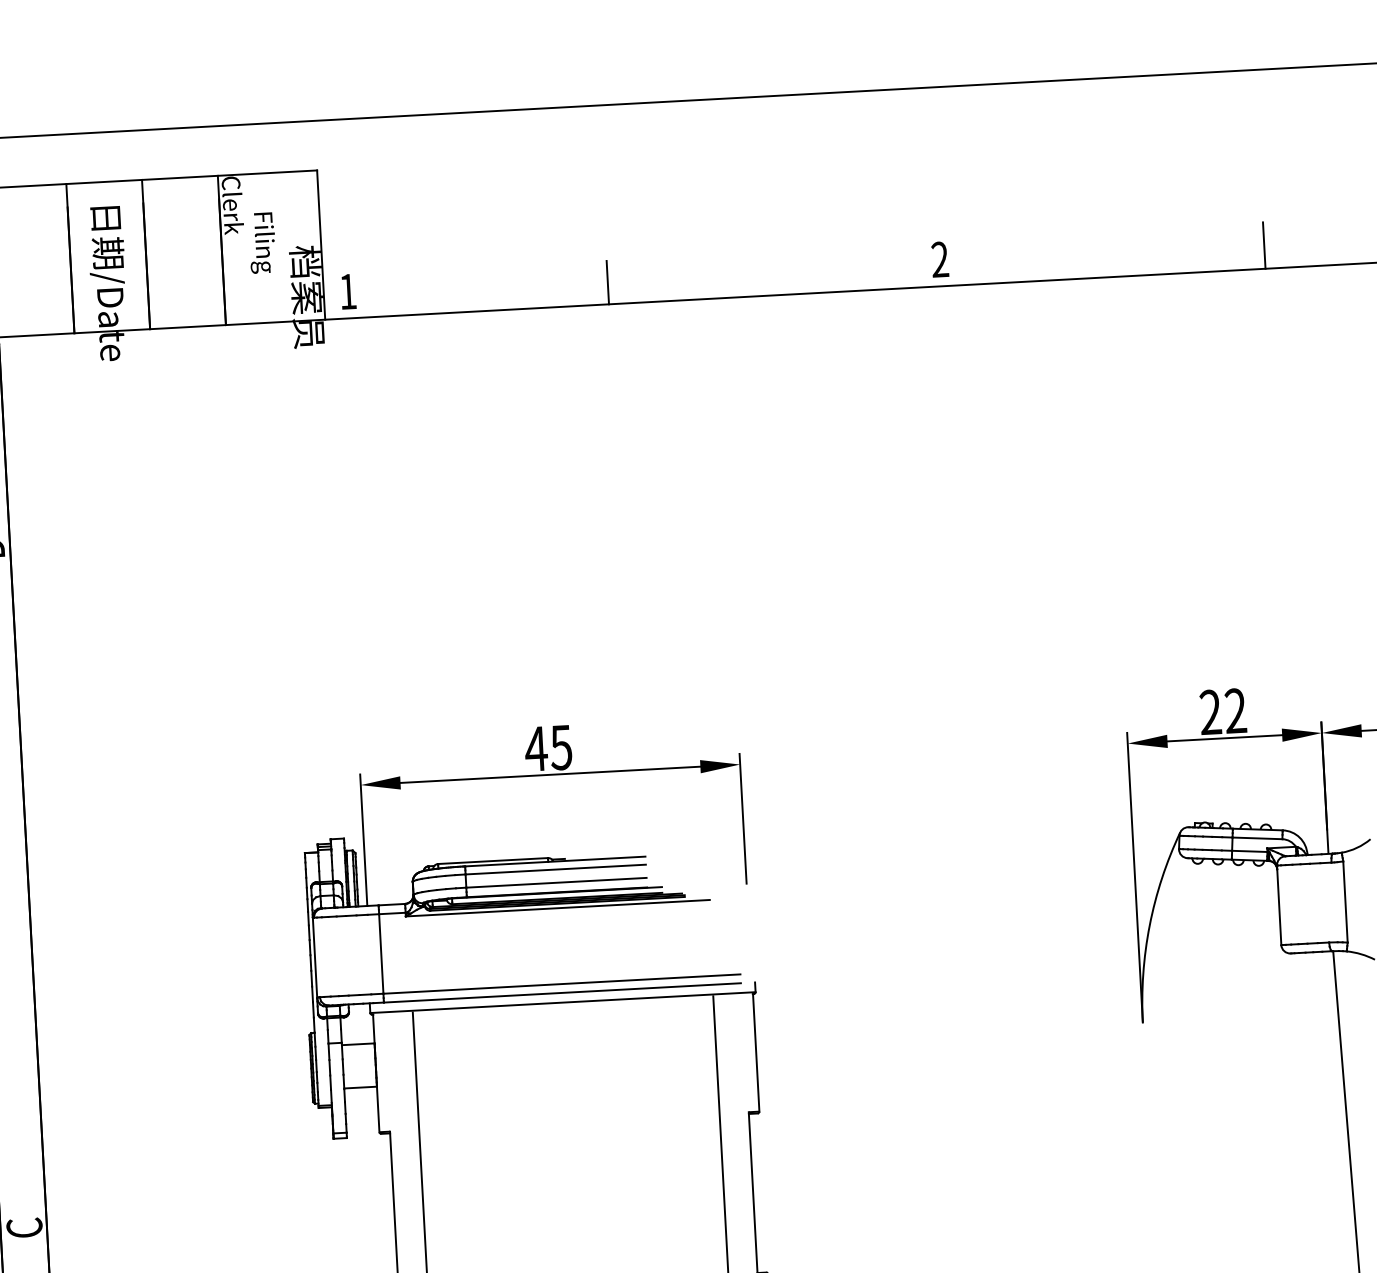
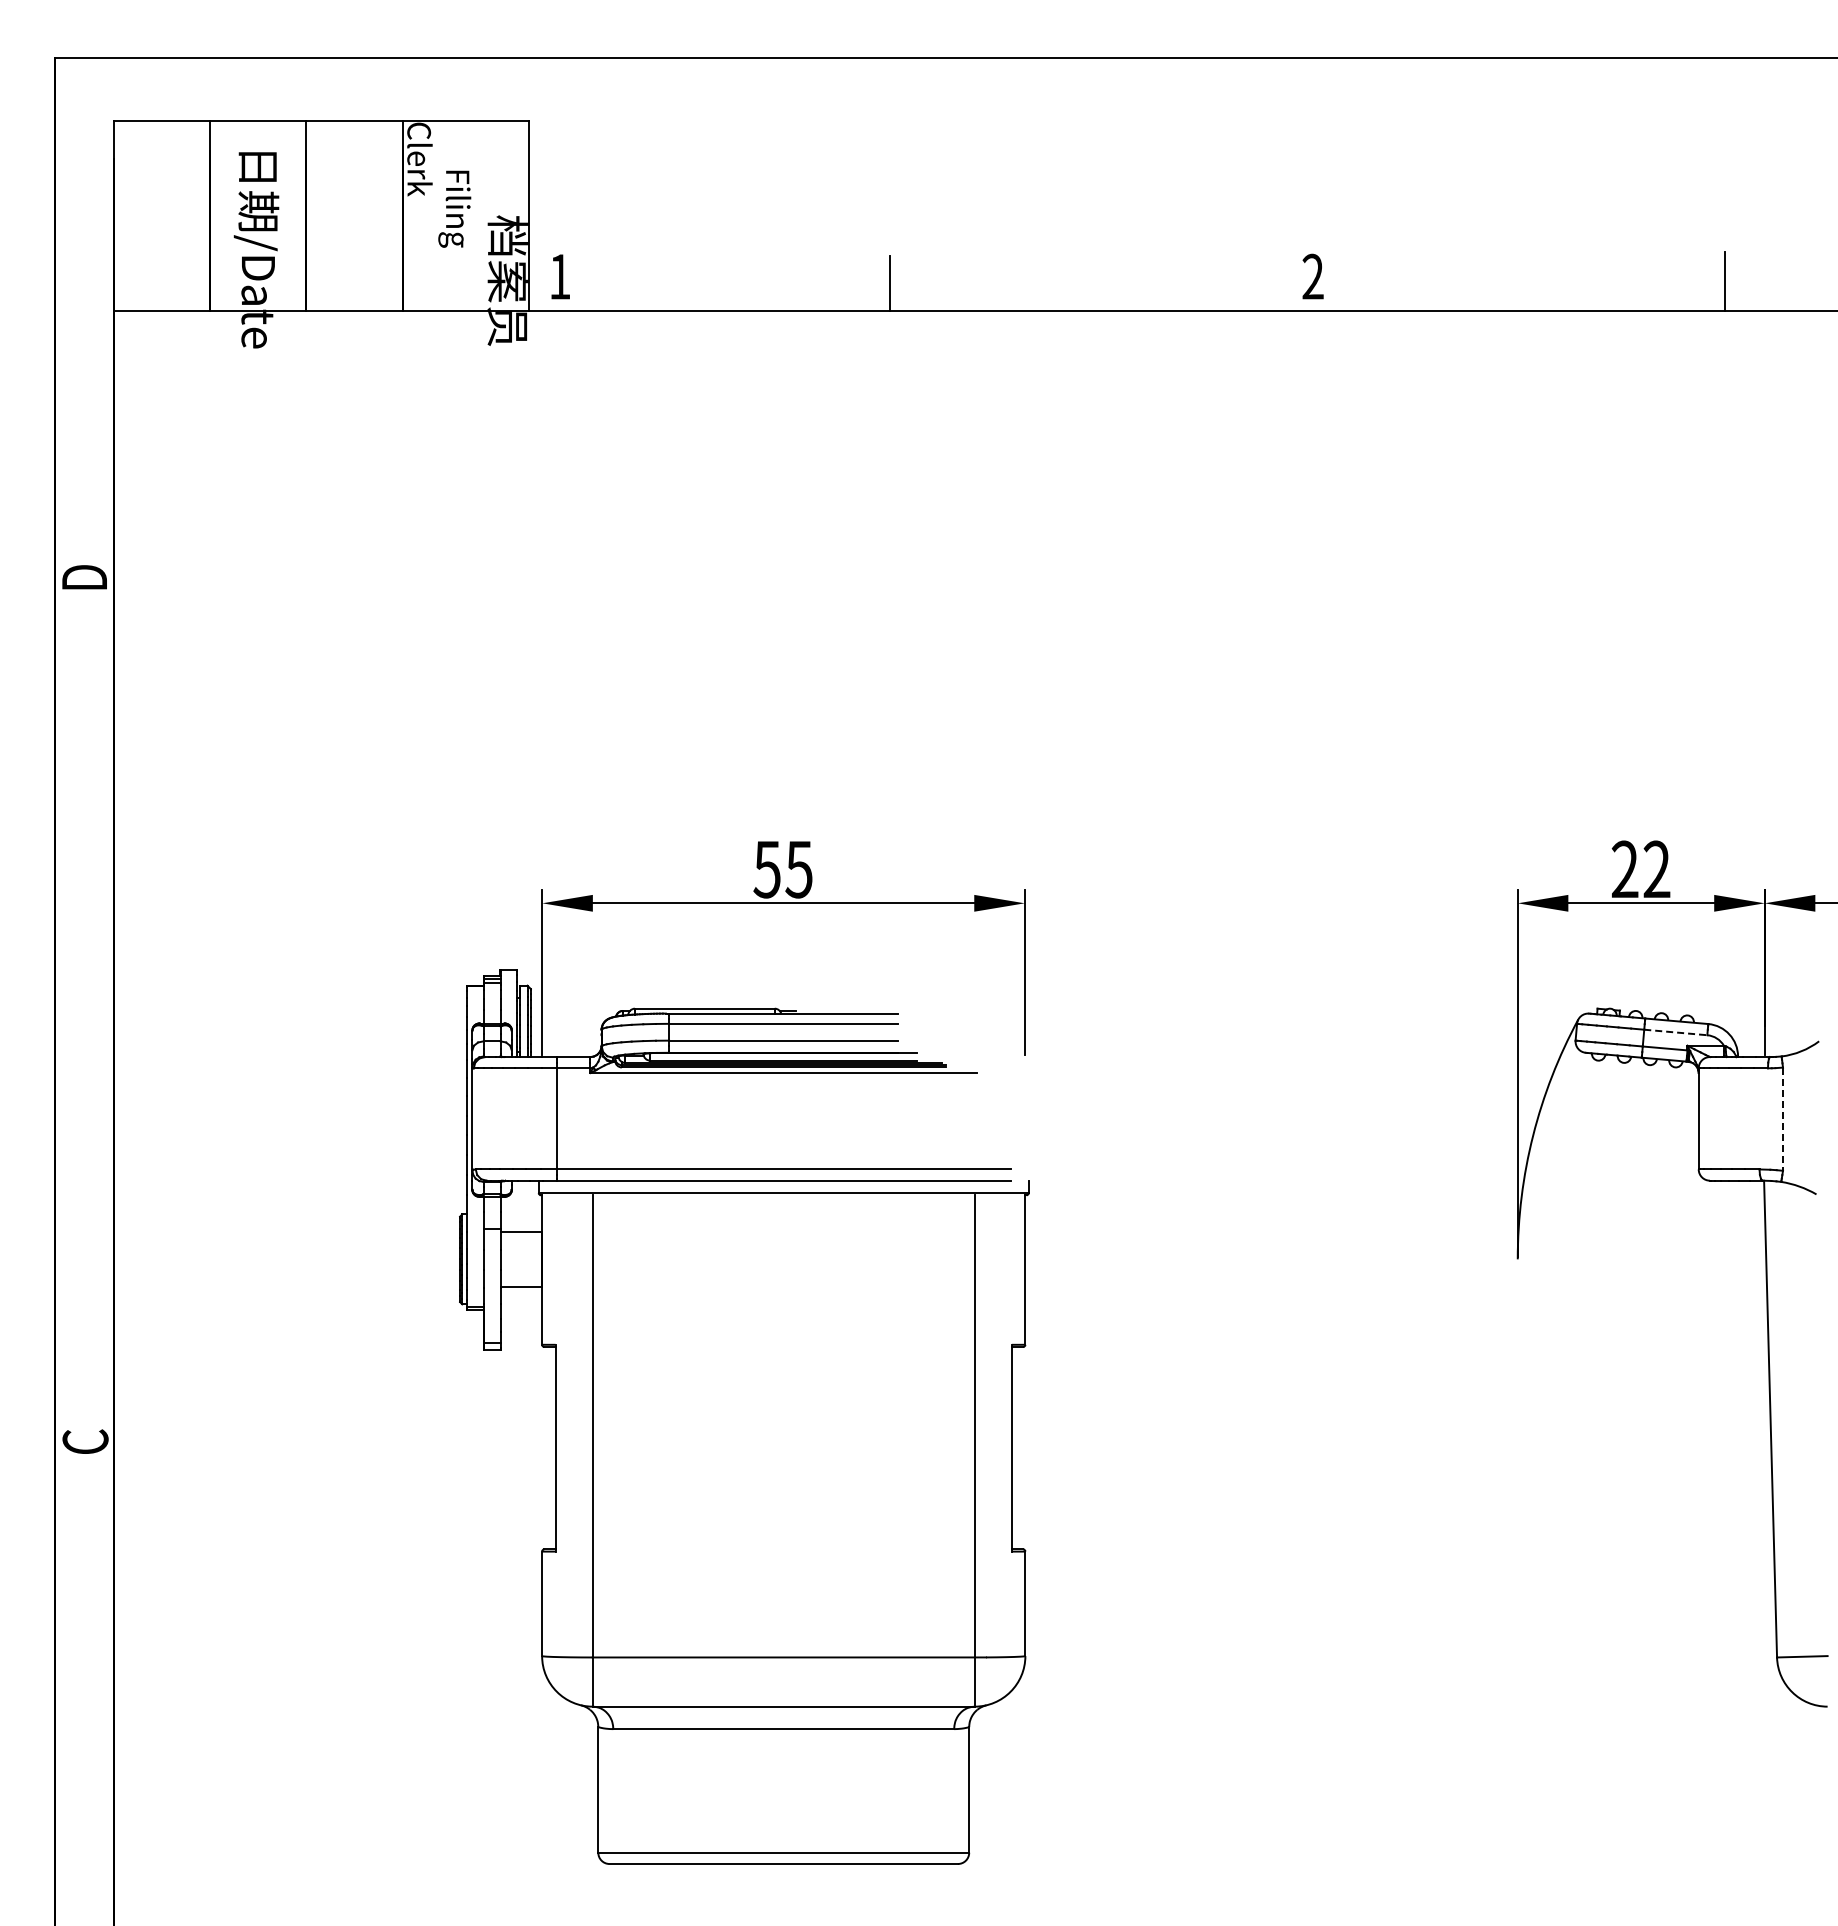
text: (535, 748) -> (766, 869), 45 -> 55
line: (1257, 838) -> (1675, 1032), solid -> dashed
line: (1345, 902) -> (1783, 1119), solid -> dashed

